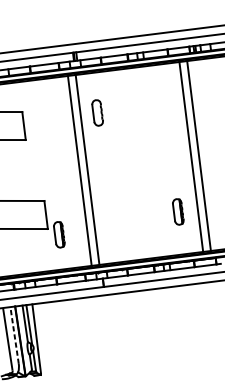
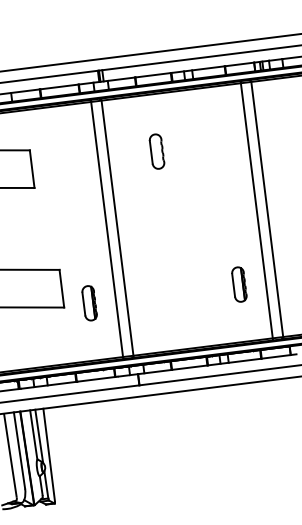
part: (97, 112) -> (156, 151), moved
part: (59, 234) -> (89, 303), moved
line: (14, 335) -> (19, 450), dashed -> solid

